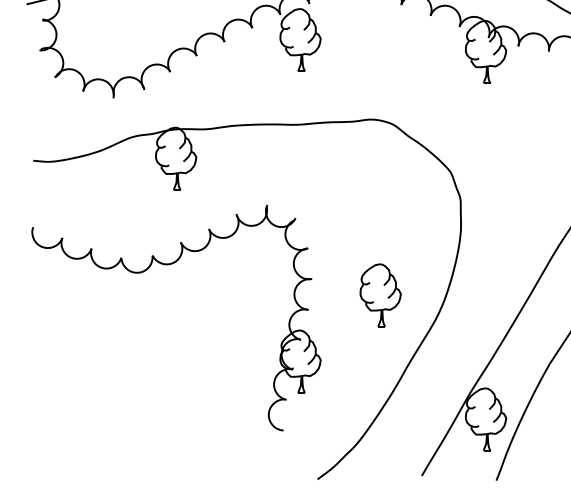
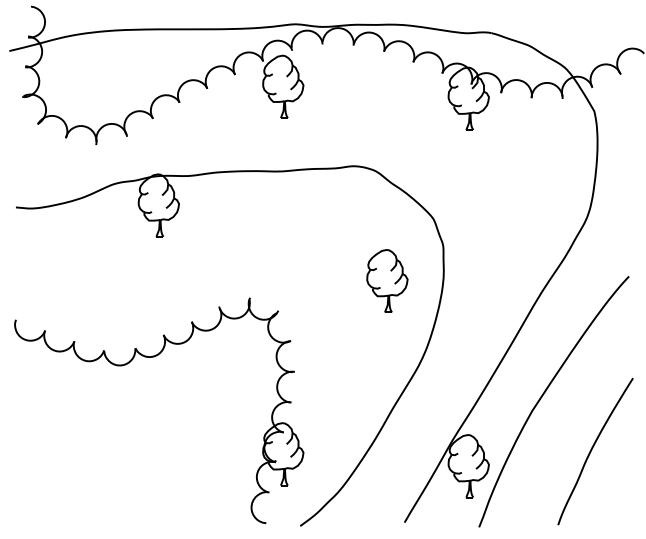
part: (171, 264) -> (154, 357), moved
part: (380, 294) -> (387, 280), moved

